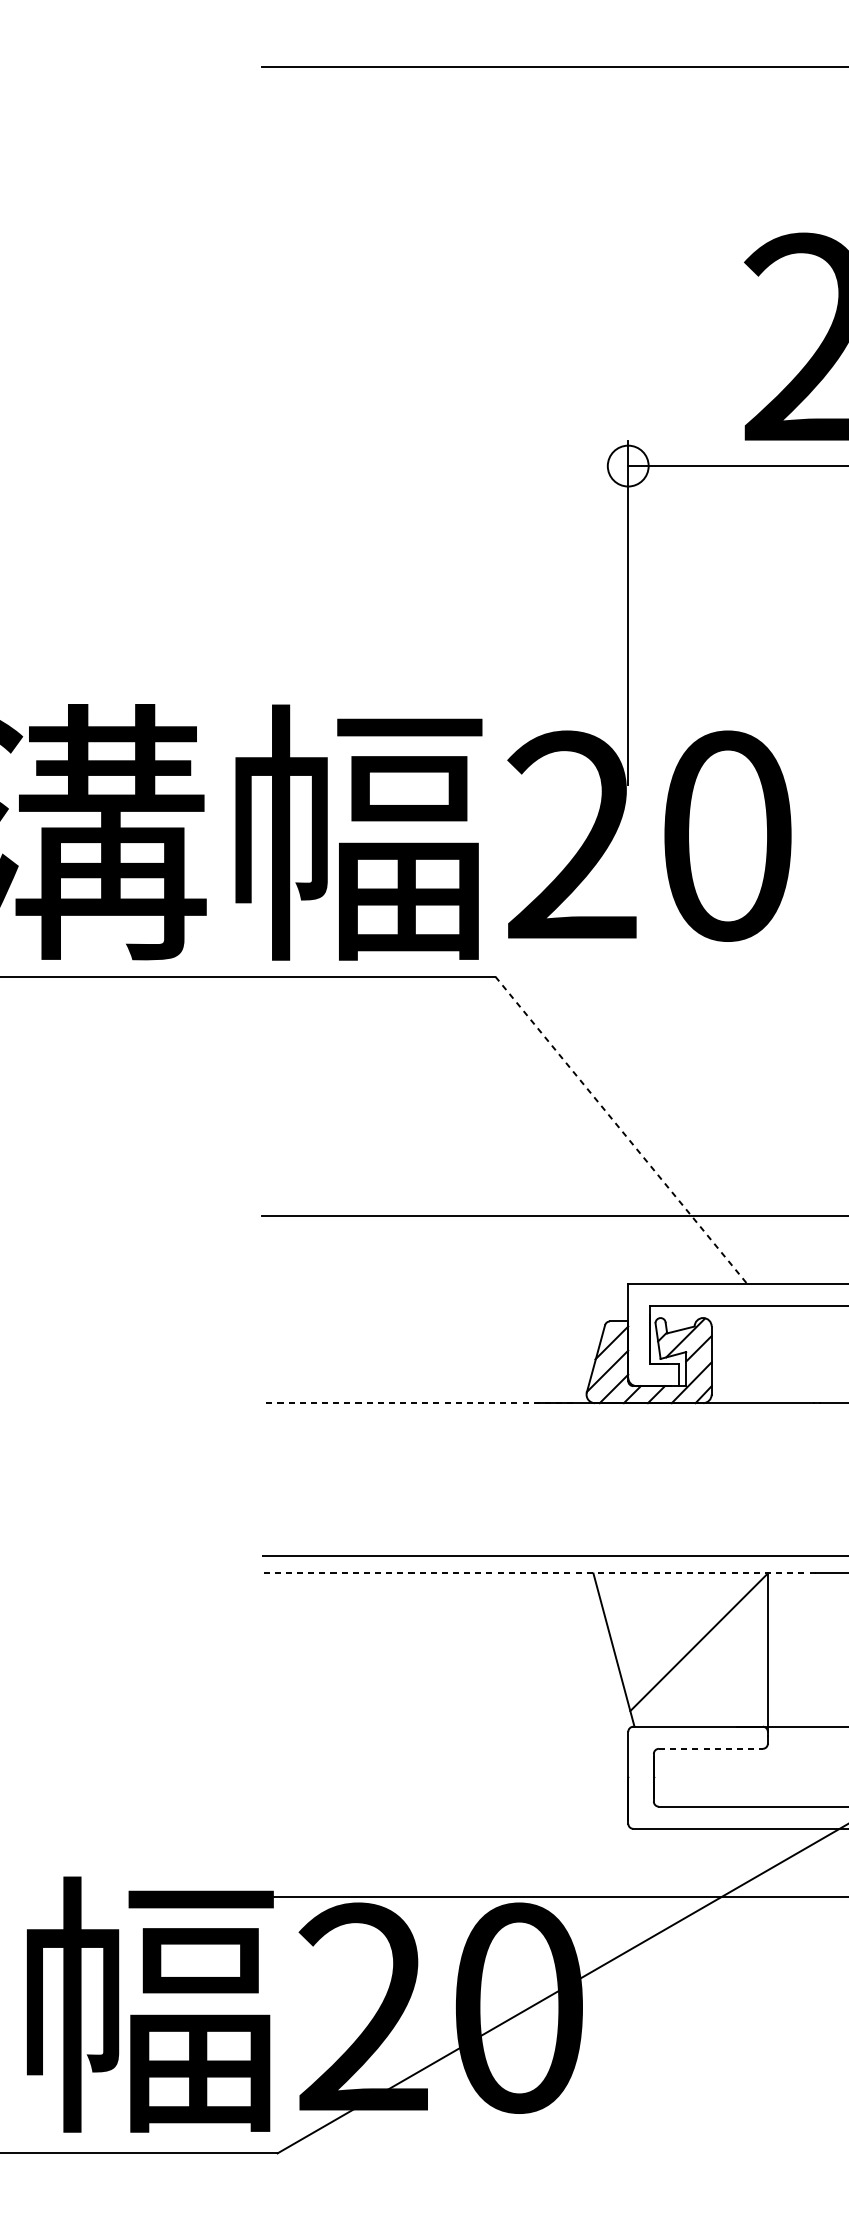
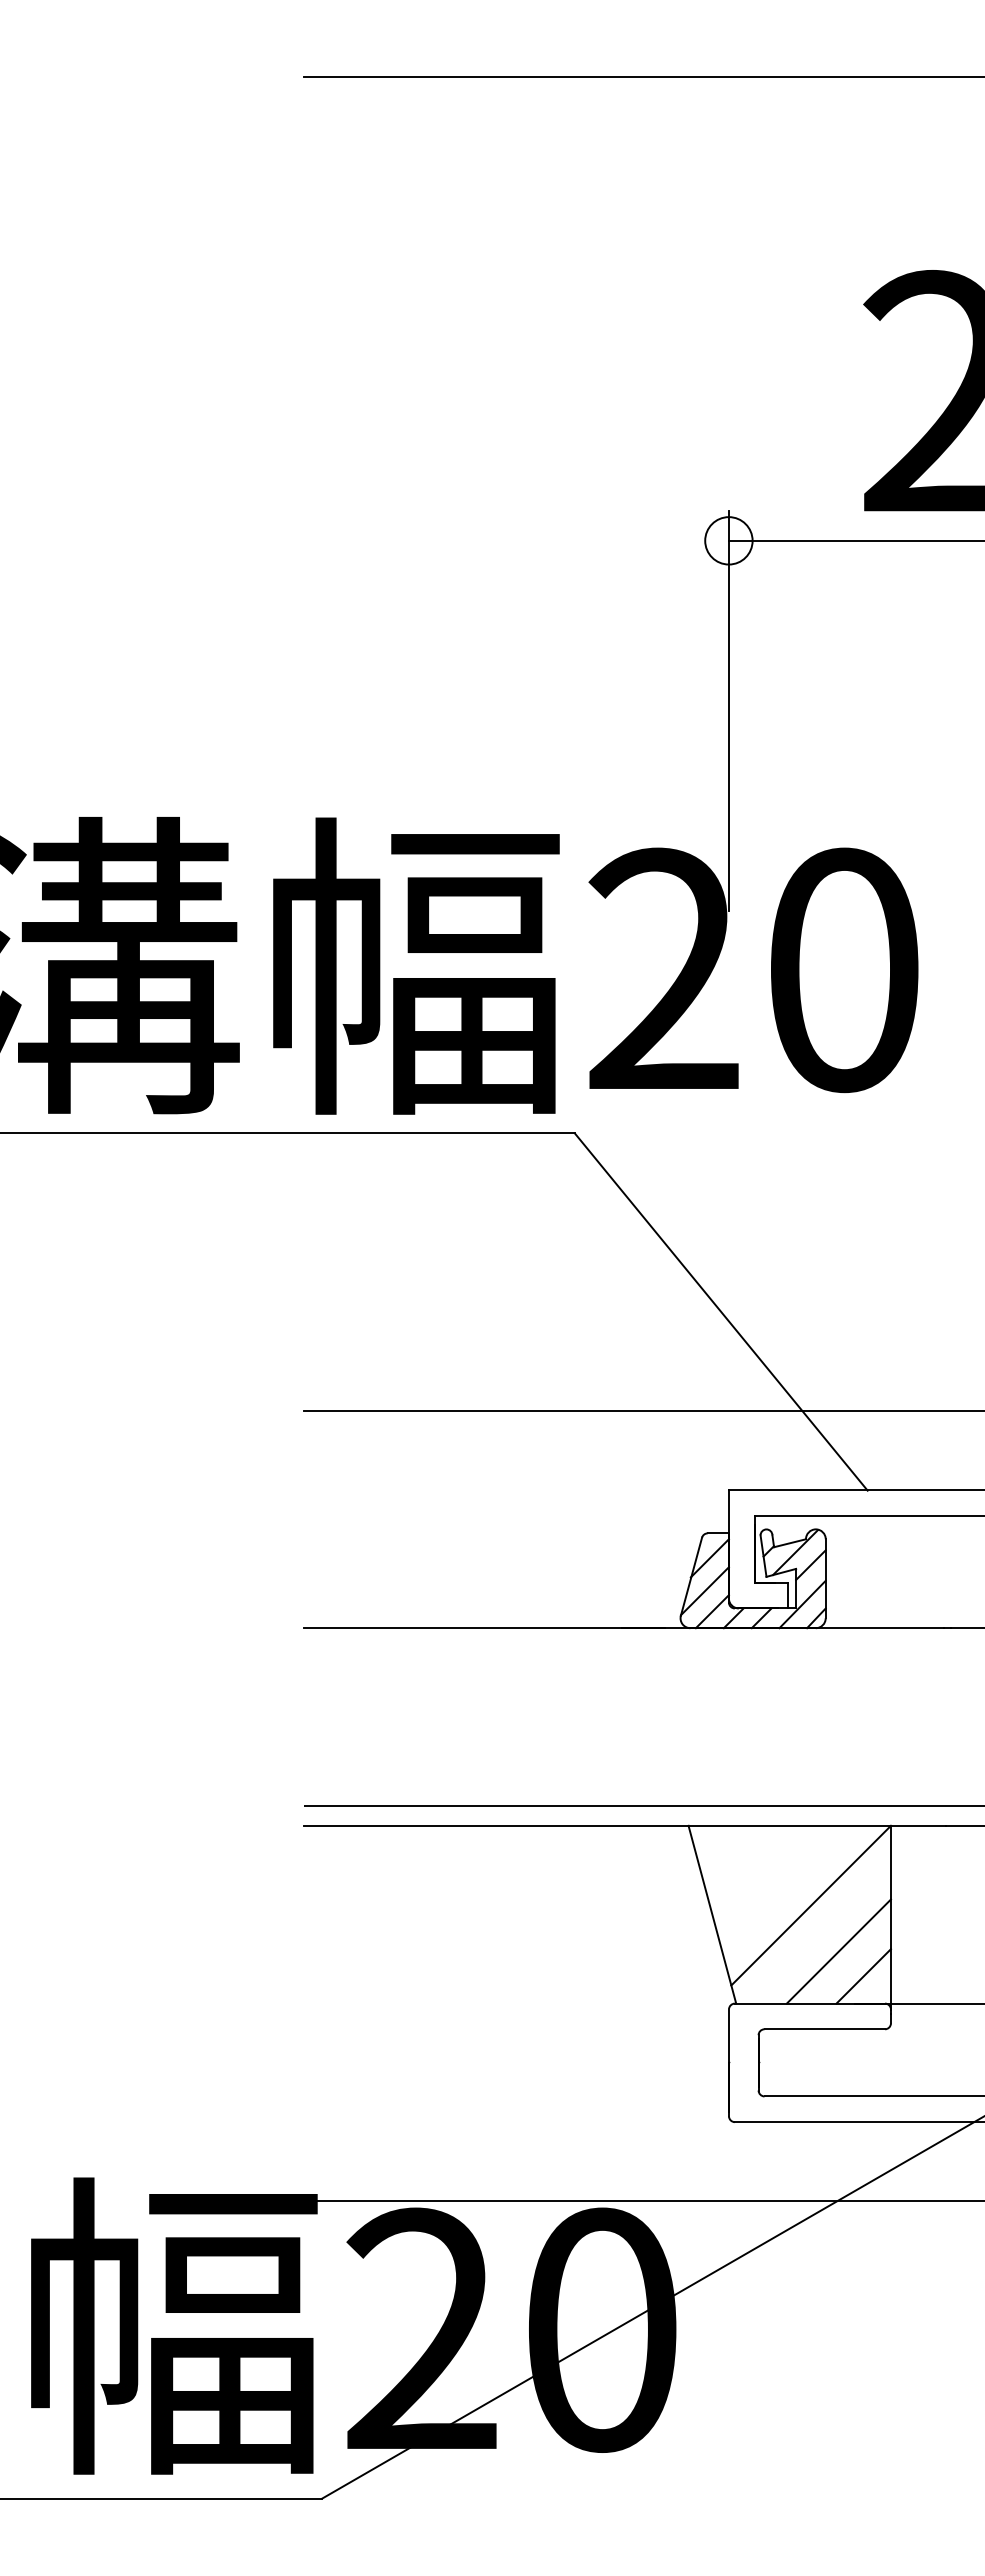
line: (621, 1131) -> (721, 1312), dashed -> solid
line: (417, 1403) -> (484, 1628), dashed -> solid
line: (538, 1573) -> (624, 1825), dashed -> solid
line: (722, 1681) -> (838, 1951), added
line: (744, 1703) -> (863, 1976), added
line: (711, 1749) -> (825, 2029), dashed -> solid

